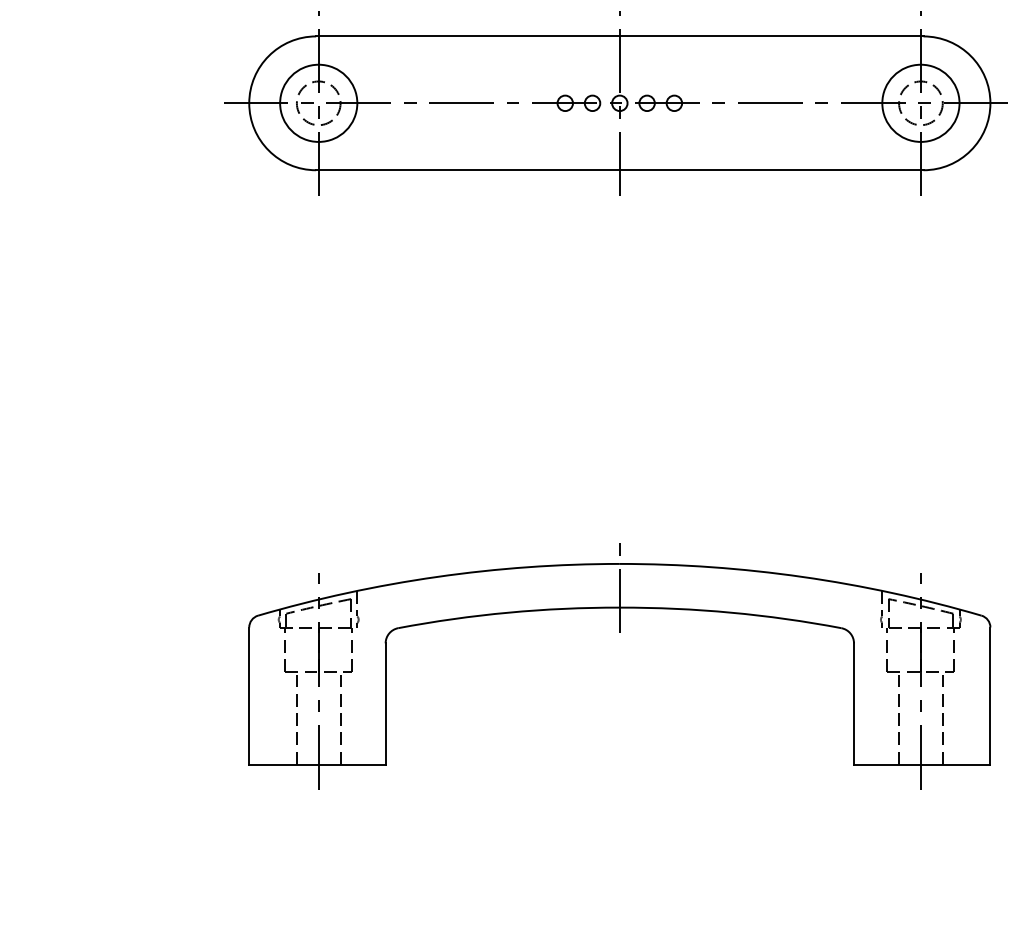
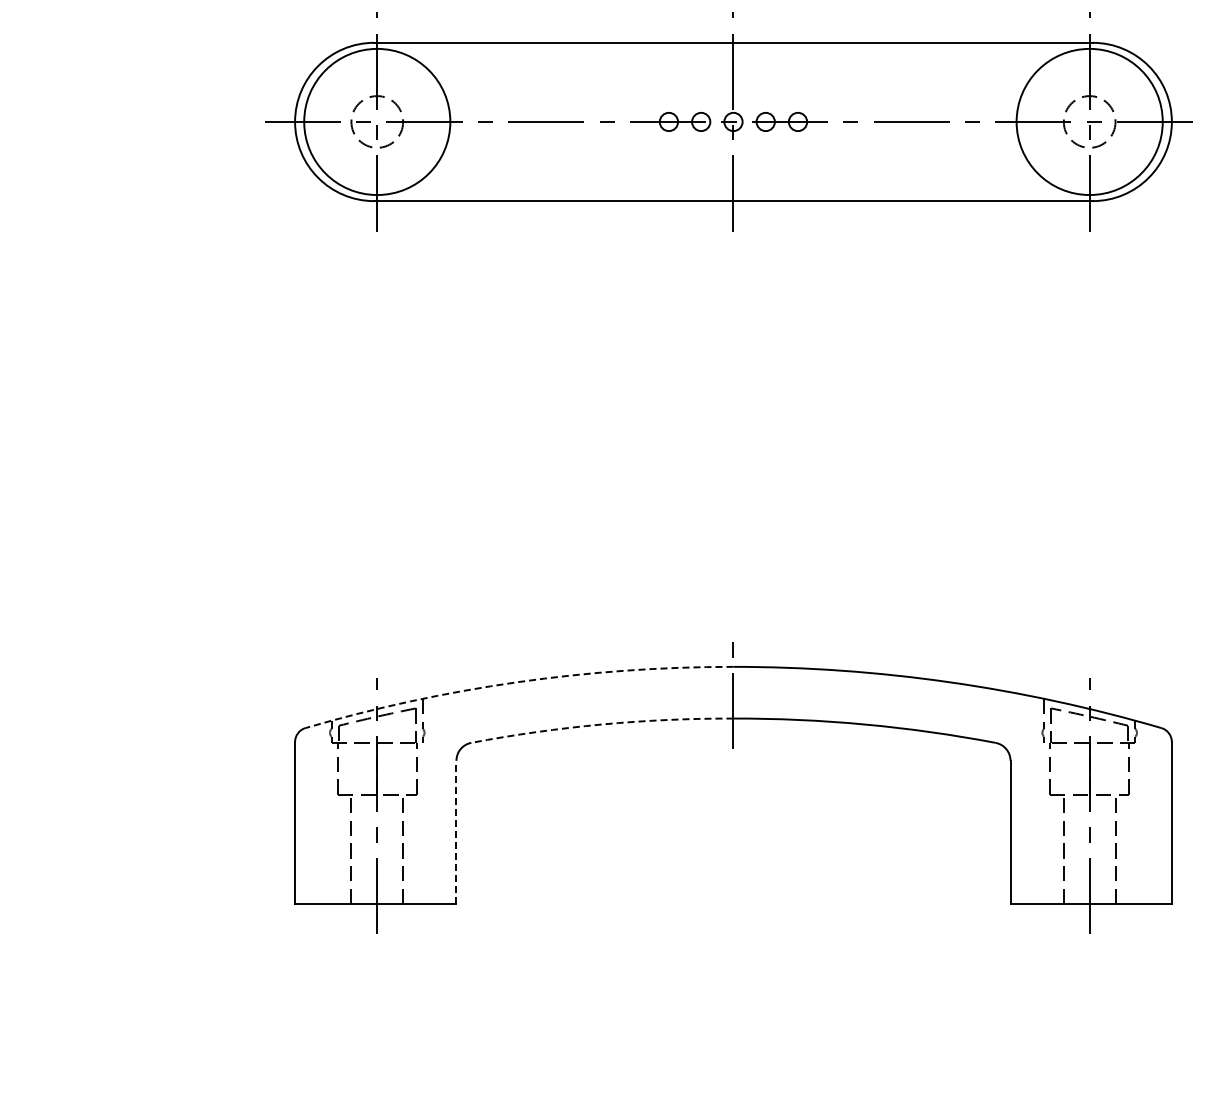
circle: (318, 102) -> (376, 121), size x1.6
circle: (920, 102) -> (1089, 121), size x1.6
arc: (437, 577) -> (517, 682), solid -> dashed
arc: (508, 612) -> (601, 724), solid -> dashed
line: (385, 703) -> (456, 832), solid -> dashed

